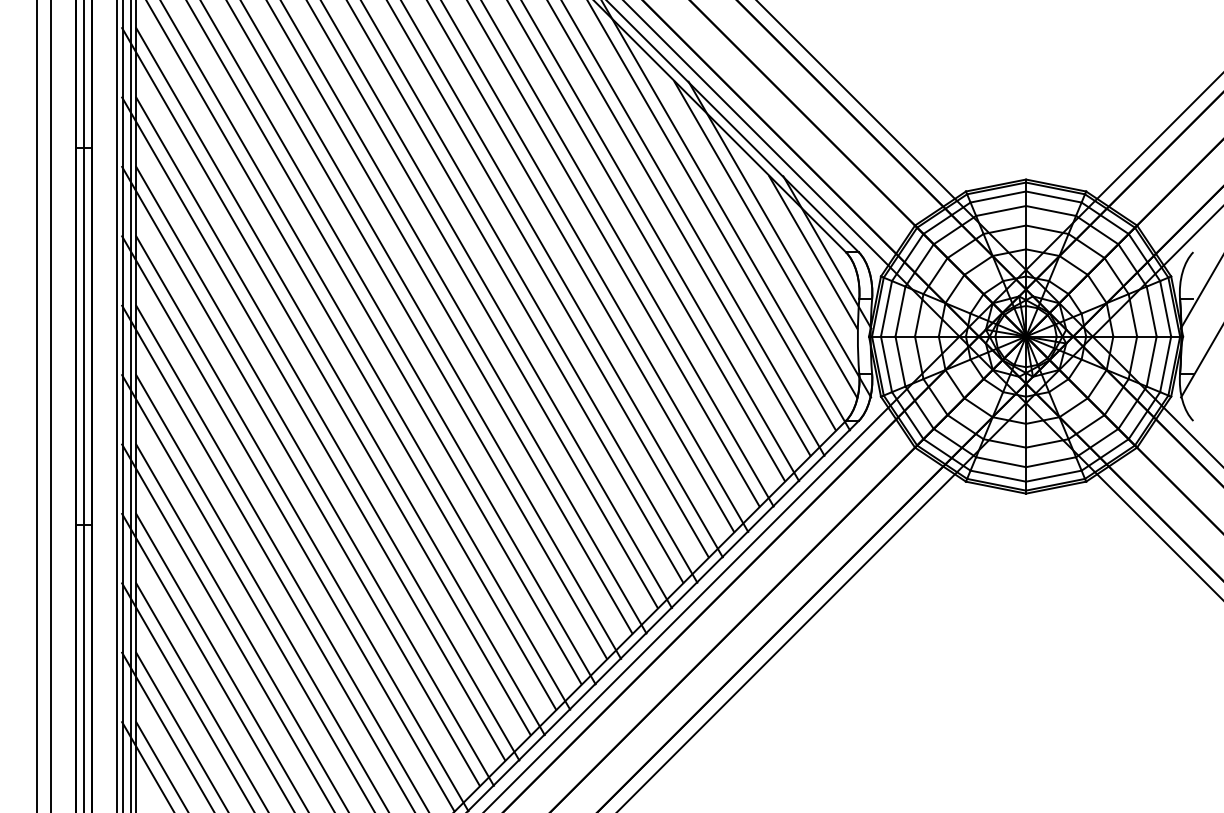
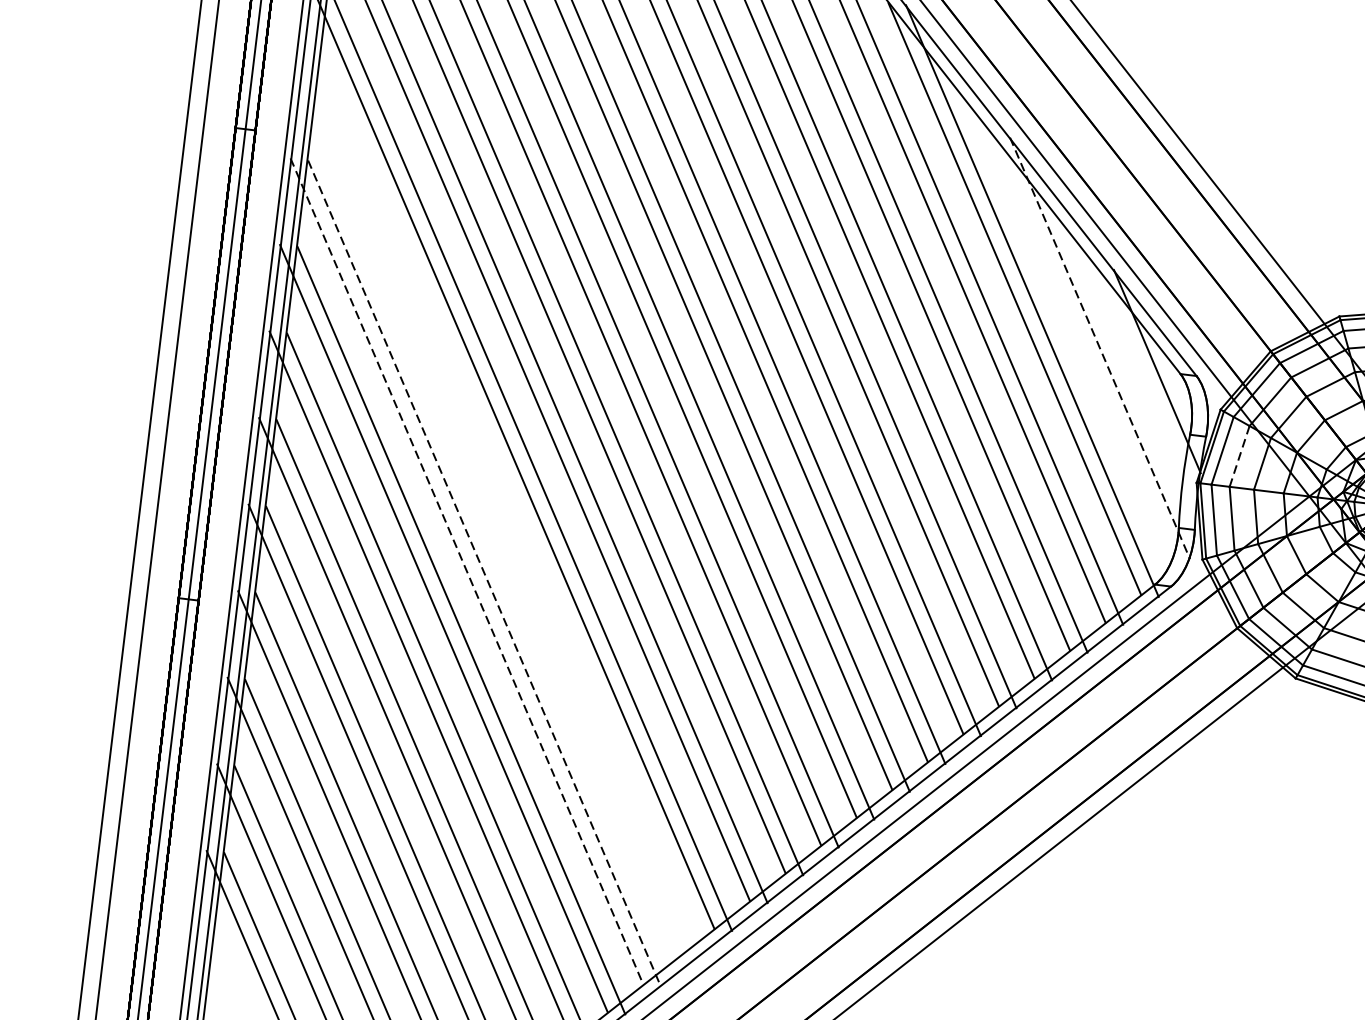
line: (765, 239) -> (1082, 346), removed
line: (780, 240) -> (1100, 349), solid -> dashed
line: (813, 252) -> (1140, 369), removed
line: (900, 311) -> (1239, 456), solid -> dashed
line: (313, 428) -> (489, 513), removed
line: (327, 428) -> (507, 515), removed
line: (301, 476) -> (467, 571), solid -> dashed
line: (315, 476) -> (485, 573), solid -> dashed

